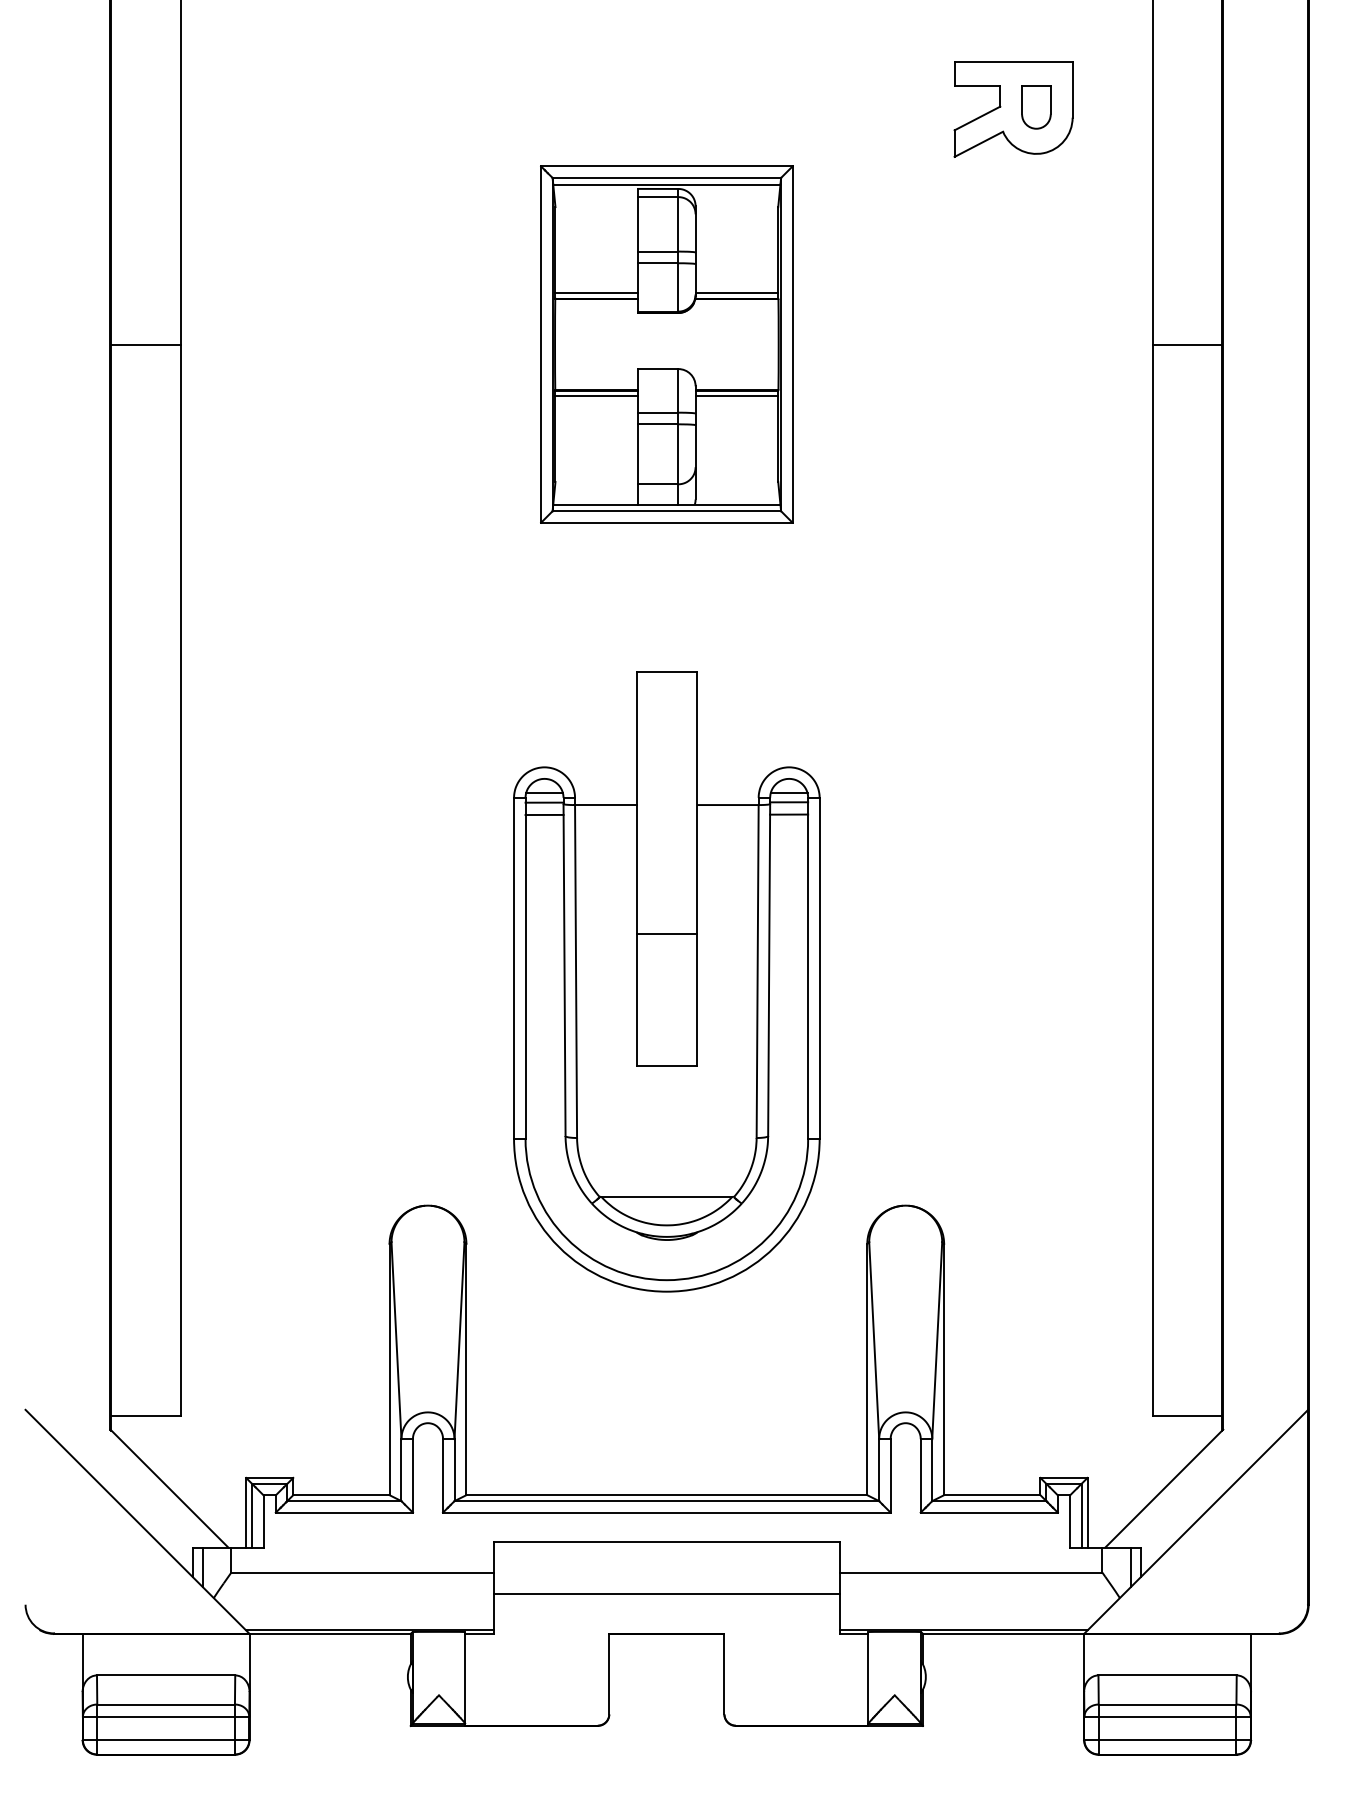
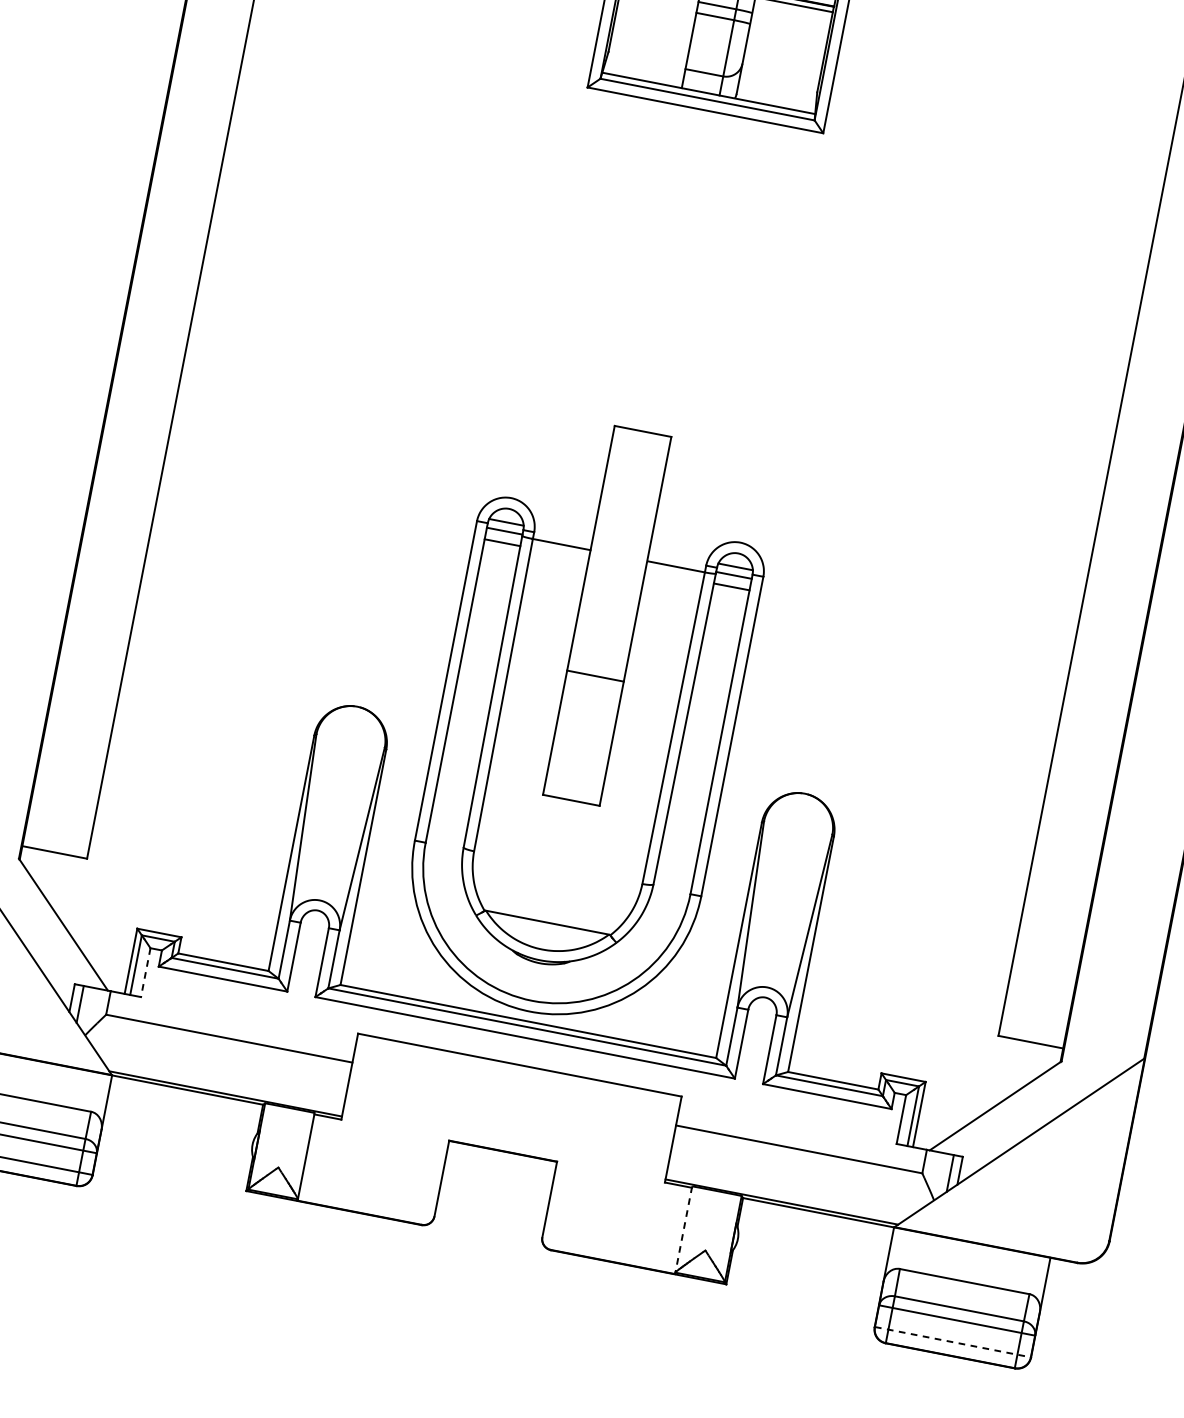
part: (666, 981) -> (586, 720), moved
line: (263, 1521) -> (145, 972), solid -> dashed
line: (666, 1593) -> (510, 1113), removed
line: (868, 1678) -> (683, 1229), solid -> dashed
line: (1168, 1740) -> (953, 1342), solid -> dashed

